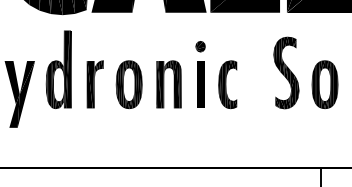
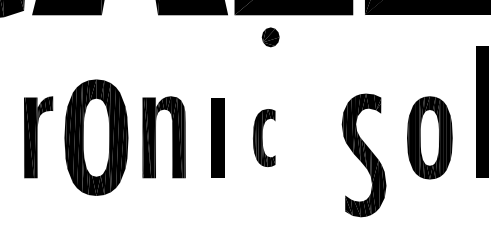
part: (200, 46) -> (270, 37), moved
part: (286, 72) -> (364, 154), moved
part: (128, 84) -> (95, 137), size x1.4
part: (227, 84) -> (263, 137), size x0.7

